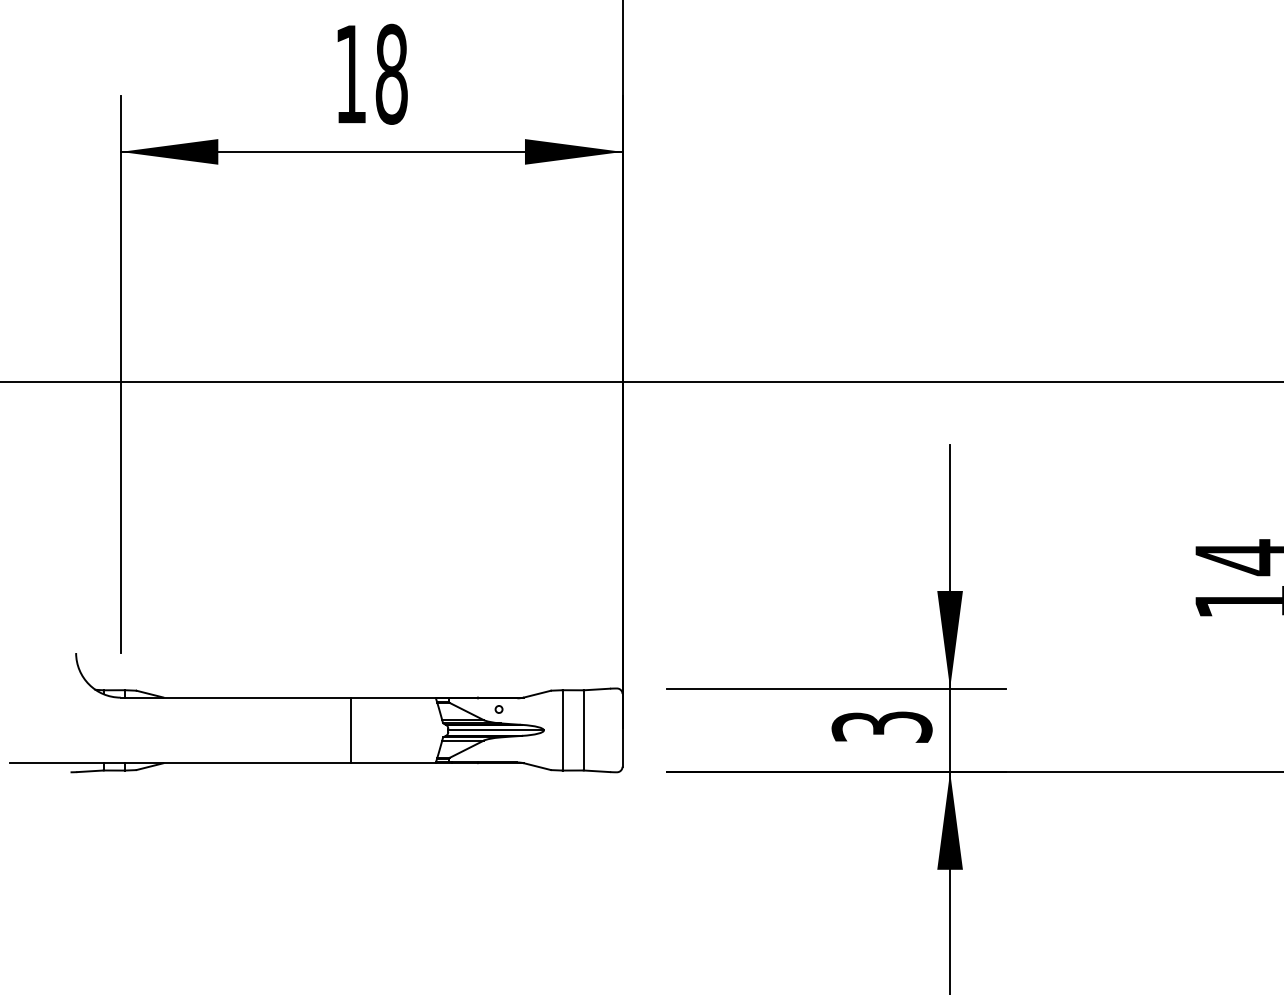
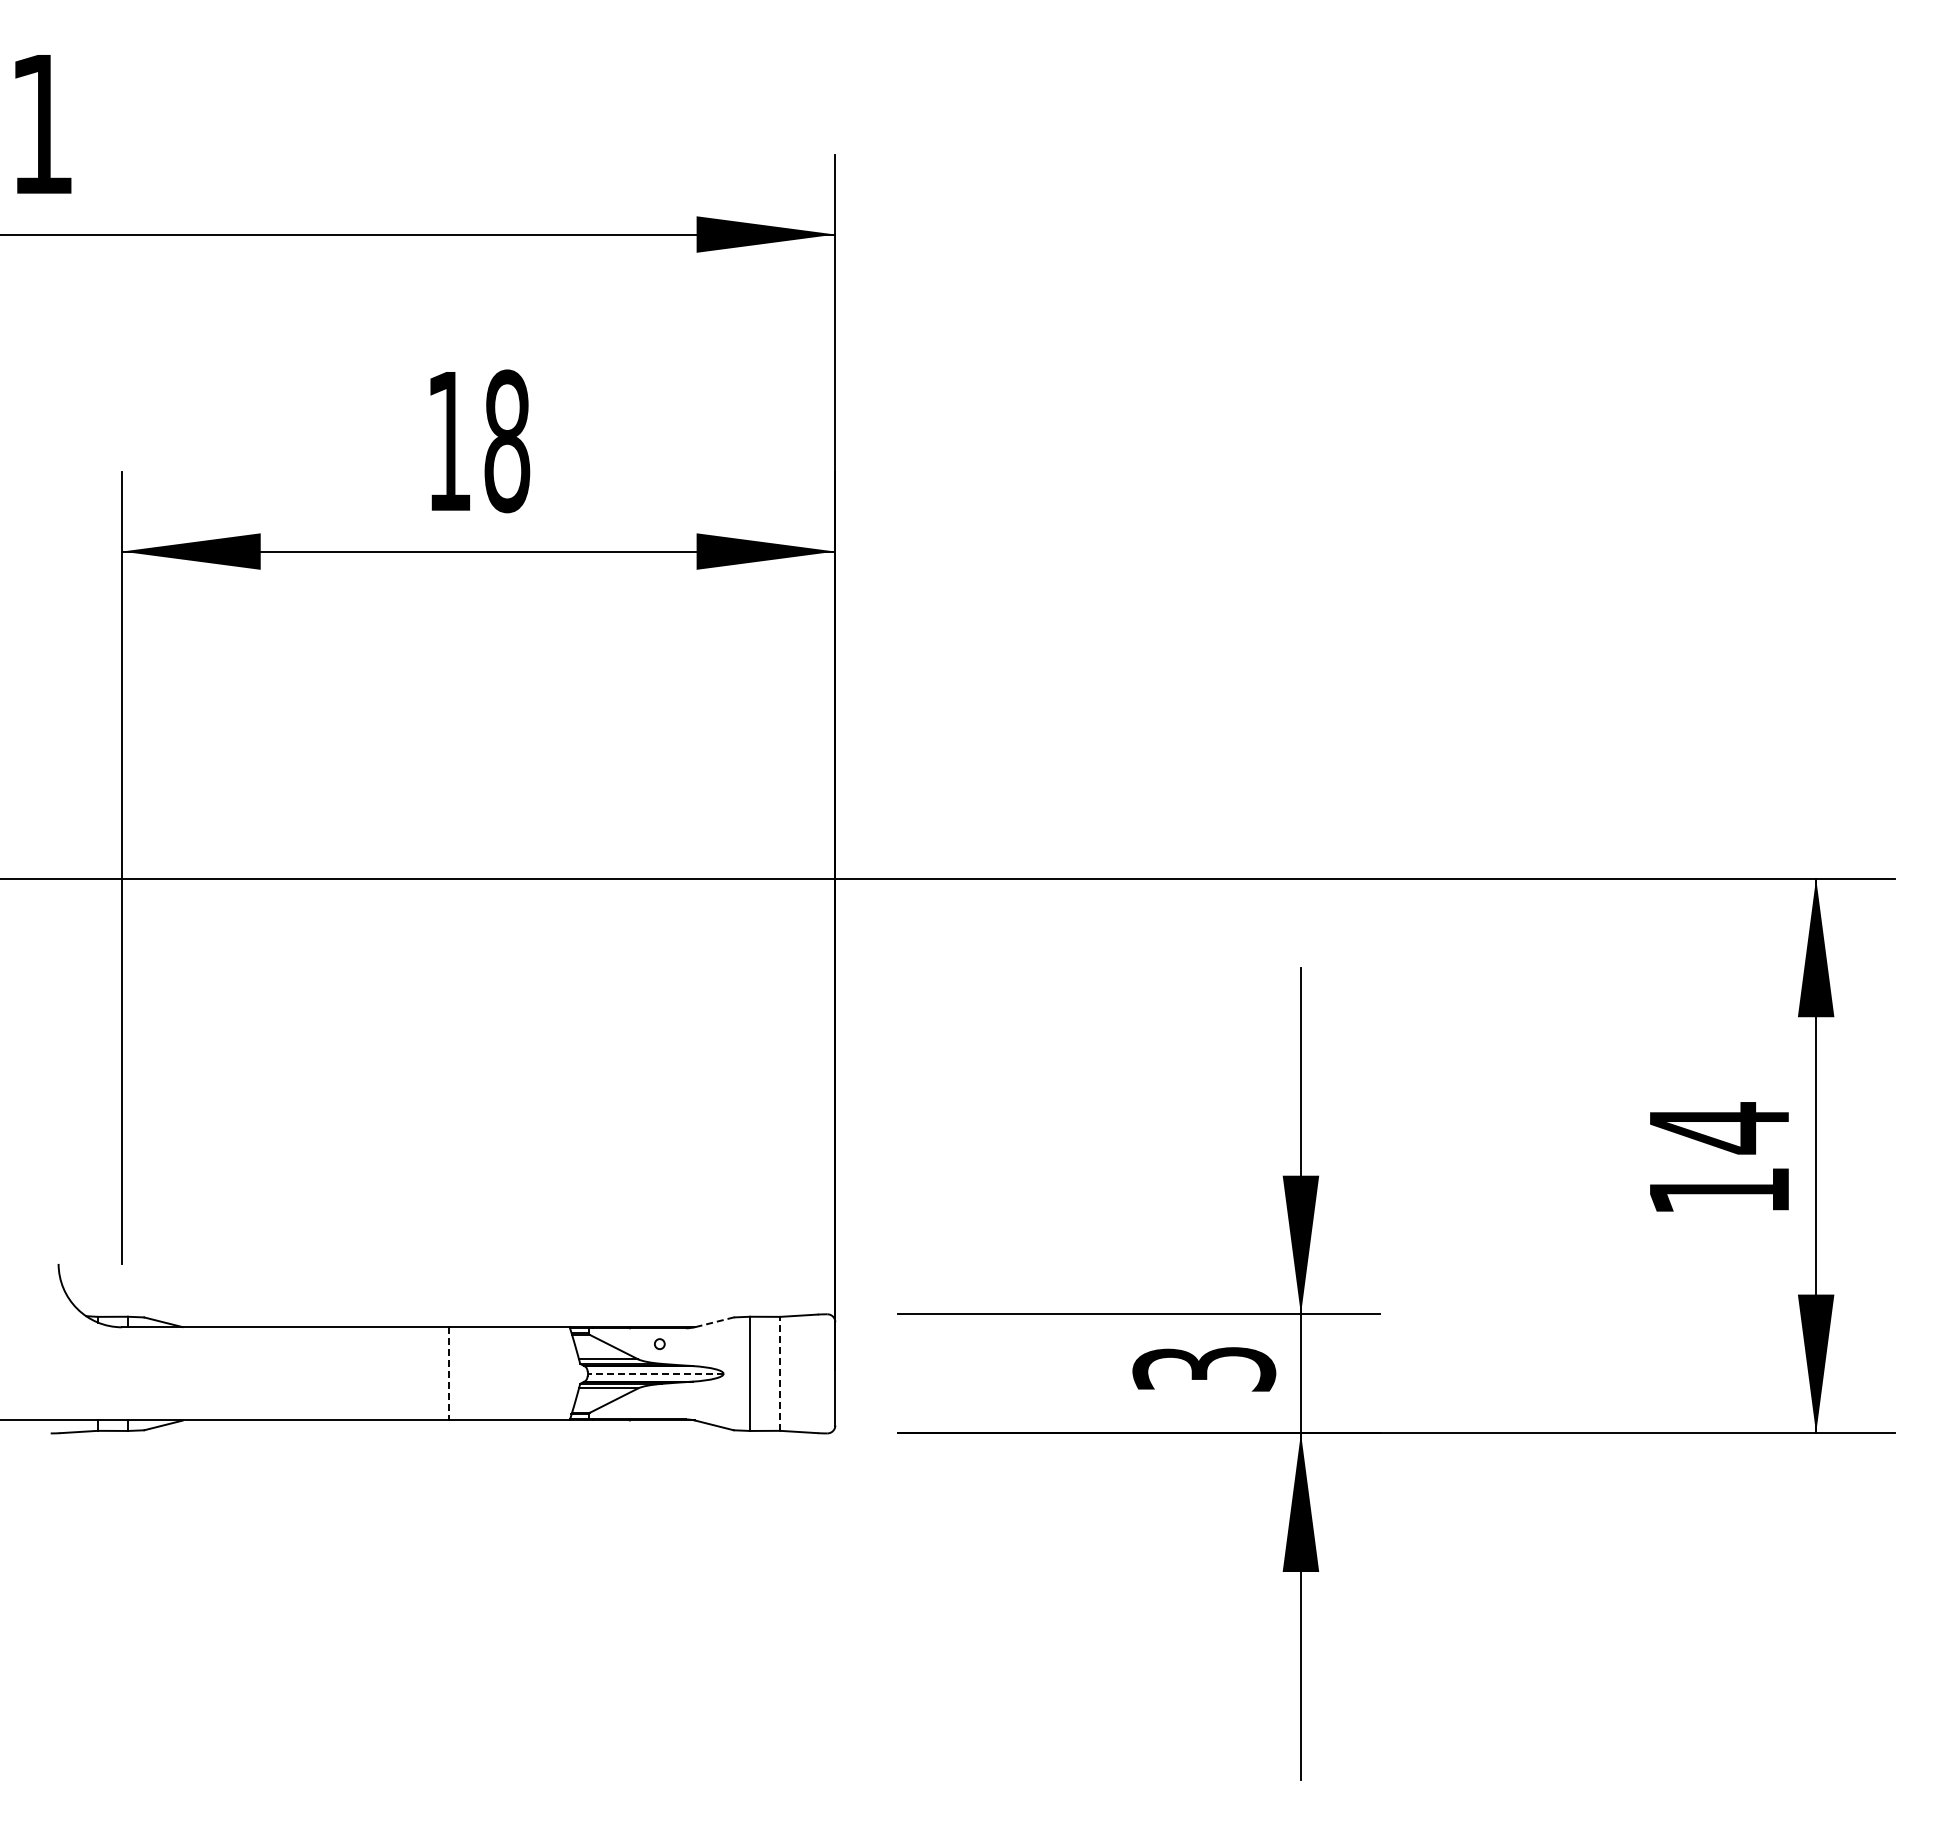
line: (537, 694) -> (714, 1322), solid -> dashed
line: (350, 730) -> (448, 1373), solid -> dashed
line: (496, 730) -> (655, 1373), solid -> dashed
line: (583, 730) -> (780, 1373), solid -> dashed

